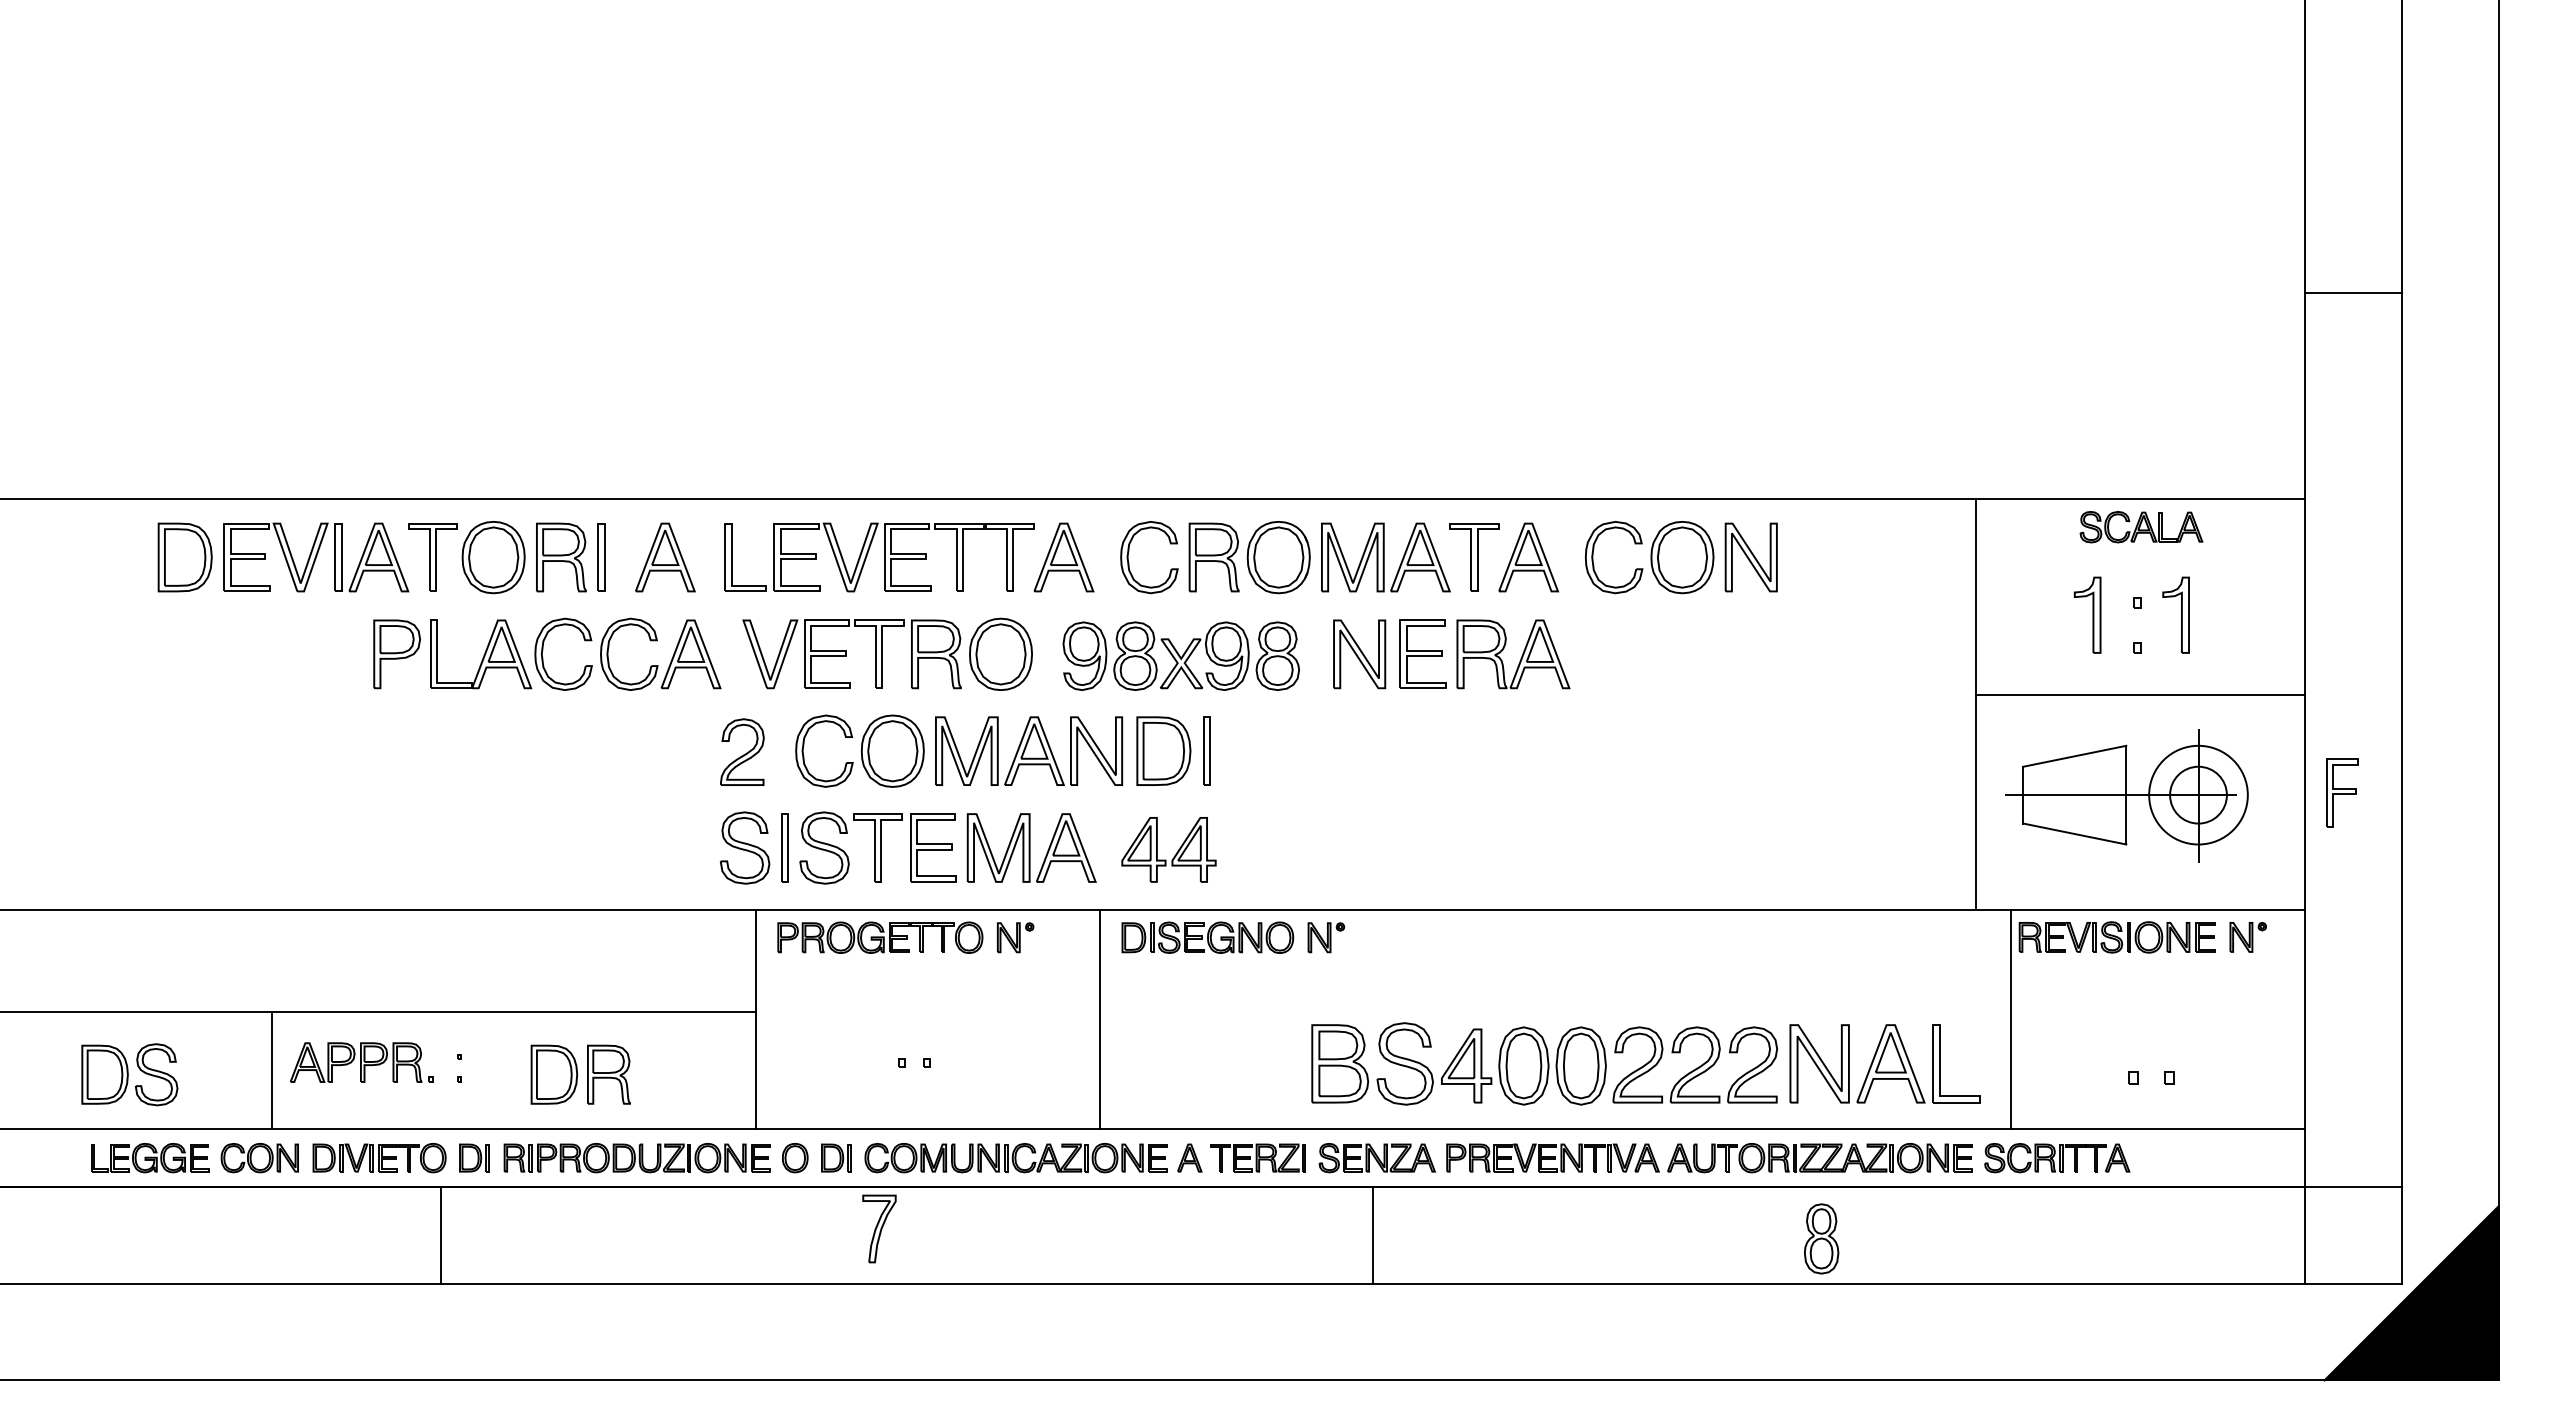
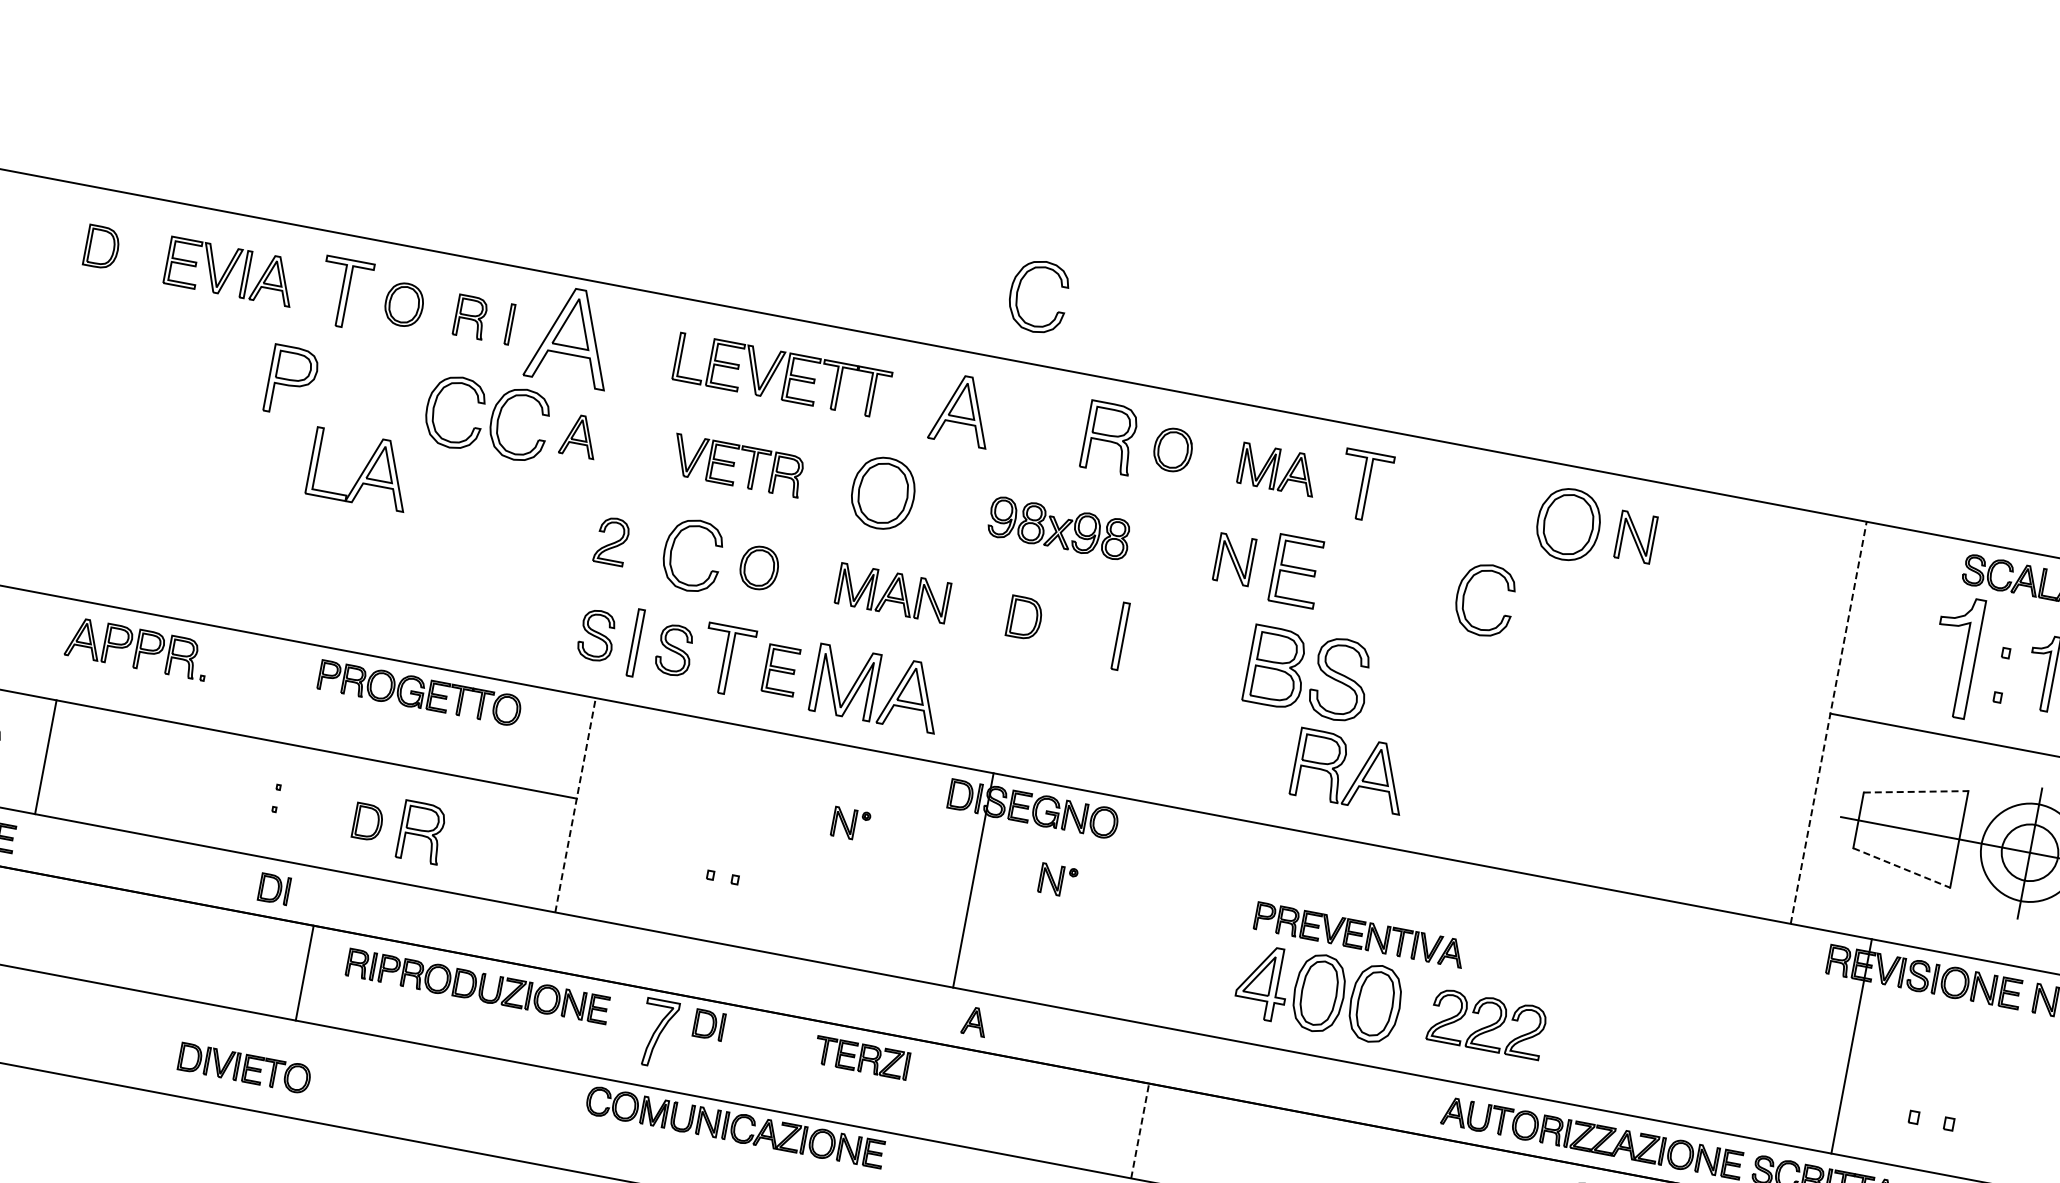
part: (184, 557) -> (101, 247), size x0.6
part: (316, 557) -> (230, 271), size x0.7
part: (493, 557) -> (404, 304), size x0.6
part: (561, 557) -> (470, 317), size x0.6
part: (601, 557) -> (509, 324), size x0.6
part: (665, 557) -> (572, 336), size x1.4
part: (879, 557) -> (782, 375), size x0.7
part: (1278, 557) -> (1173, 449), size x0.6
part: (1385, 557) -> (1277, 469), size x0.6
part: (1528, 557) -> (1417, 496), removed
part: (1593, 557) -> (1464, 596), moved
part: (1750, 557) -> (1635, 537), size x0.7
part: (1129, 562) -> (1018, 297), moved
part: (2087, 614) -> (1954, 655), size x1.6
part: (481, 654) -> (360, 469), moved
part: (690, 654) -> (579, 435), size x0.6
part: (851, 654) -> (736, 465), size x0.6
part: (1359, 654) -> (1234, 559), size x0.7
part: (1180, 655) -> (1058, 527), size x0.6
part: (1521, 655) -> (1358, 773), moved
line: (1975, 704) -> (1828, 722), solid -> dashed
part: (892, 750) -> (759, 567), size x0.6
part: (1029, 750) -> (893, 592), size x0.6
part: (1163, 750) -> (1024, 617), size x0.6
part: (1206, 750) -> (1120, 635), moved
part: (742, 751) -> (612, 540), size x0.7
line: (2075, 756) -> (1916, 792), solid -> dashed
line: (2075, 834) -> (1902, 868), solid -> dashed
part: (745, 847) -> (597, 635), size x0.7
part: (824, 847) -> (674, 649), size x0.7
part: (933, 847) -> (781, 669), size x0.7
part: (1174, 855) -> (1016, 722), removed
part: (880, 937) -> (420, 692), moved
part: (1015, 937) -> (850, 824), moved
part: (1326, 937) -> (1058, 880), moved
line: (755, 1018) -> (575, 804), solid -> dashed
line: (1099, 1018) -> (973, 879), moved
line: (2010, 1018) -> (1851, 1045), moved
part: (361, 1062) -> (137, 648), moved
part: (1884, 1063) -> (1672, 1057), removed
part: (1694, 1064) -> (1486, 1023), size x0.7
part: (1365, 1068) -> (1300, 676), moved
line: (271, 1070) -> (45, 757), moved
part: (554, 1074) -> (368, 822), size x0.6
part: (836, 1157) -> (709, 1024), moved
part: (1257, 1157) -> (861, 1057), moved
part: (1552, 1157) -> (1359, 934), moved
part: (259, 1158) -> (63, 849), removed
part: (379, 1158) -> (244, 1068), moved
part: (636, 1158) -> (477, 986), moved
part: (795, 1158) -> (588, 948), removed
part: (1015, 1158) -> (734, 1127), moved
part: (1376, 1158) -> (1157, 1056), removed
line: (441, 1234) -> (305, 972), moved
line: (1373, 1234) -> (1140, 1130), solid -> dashed

